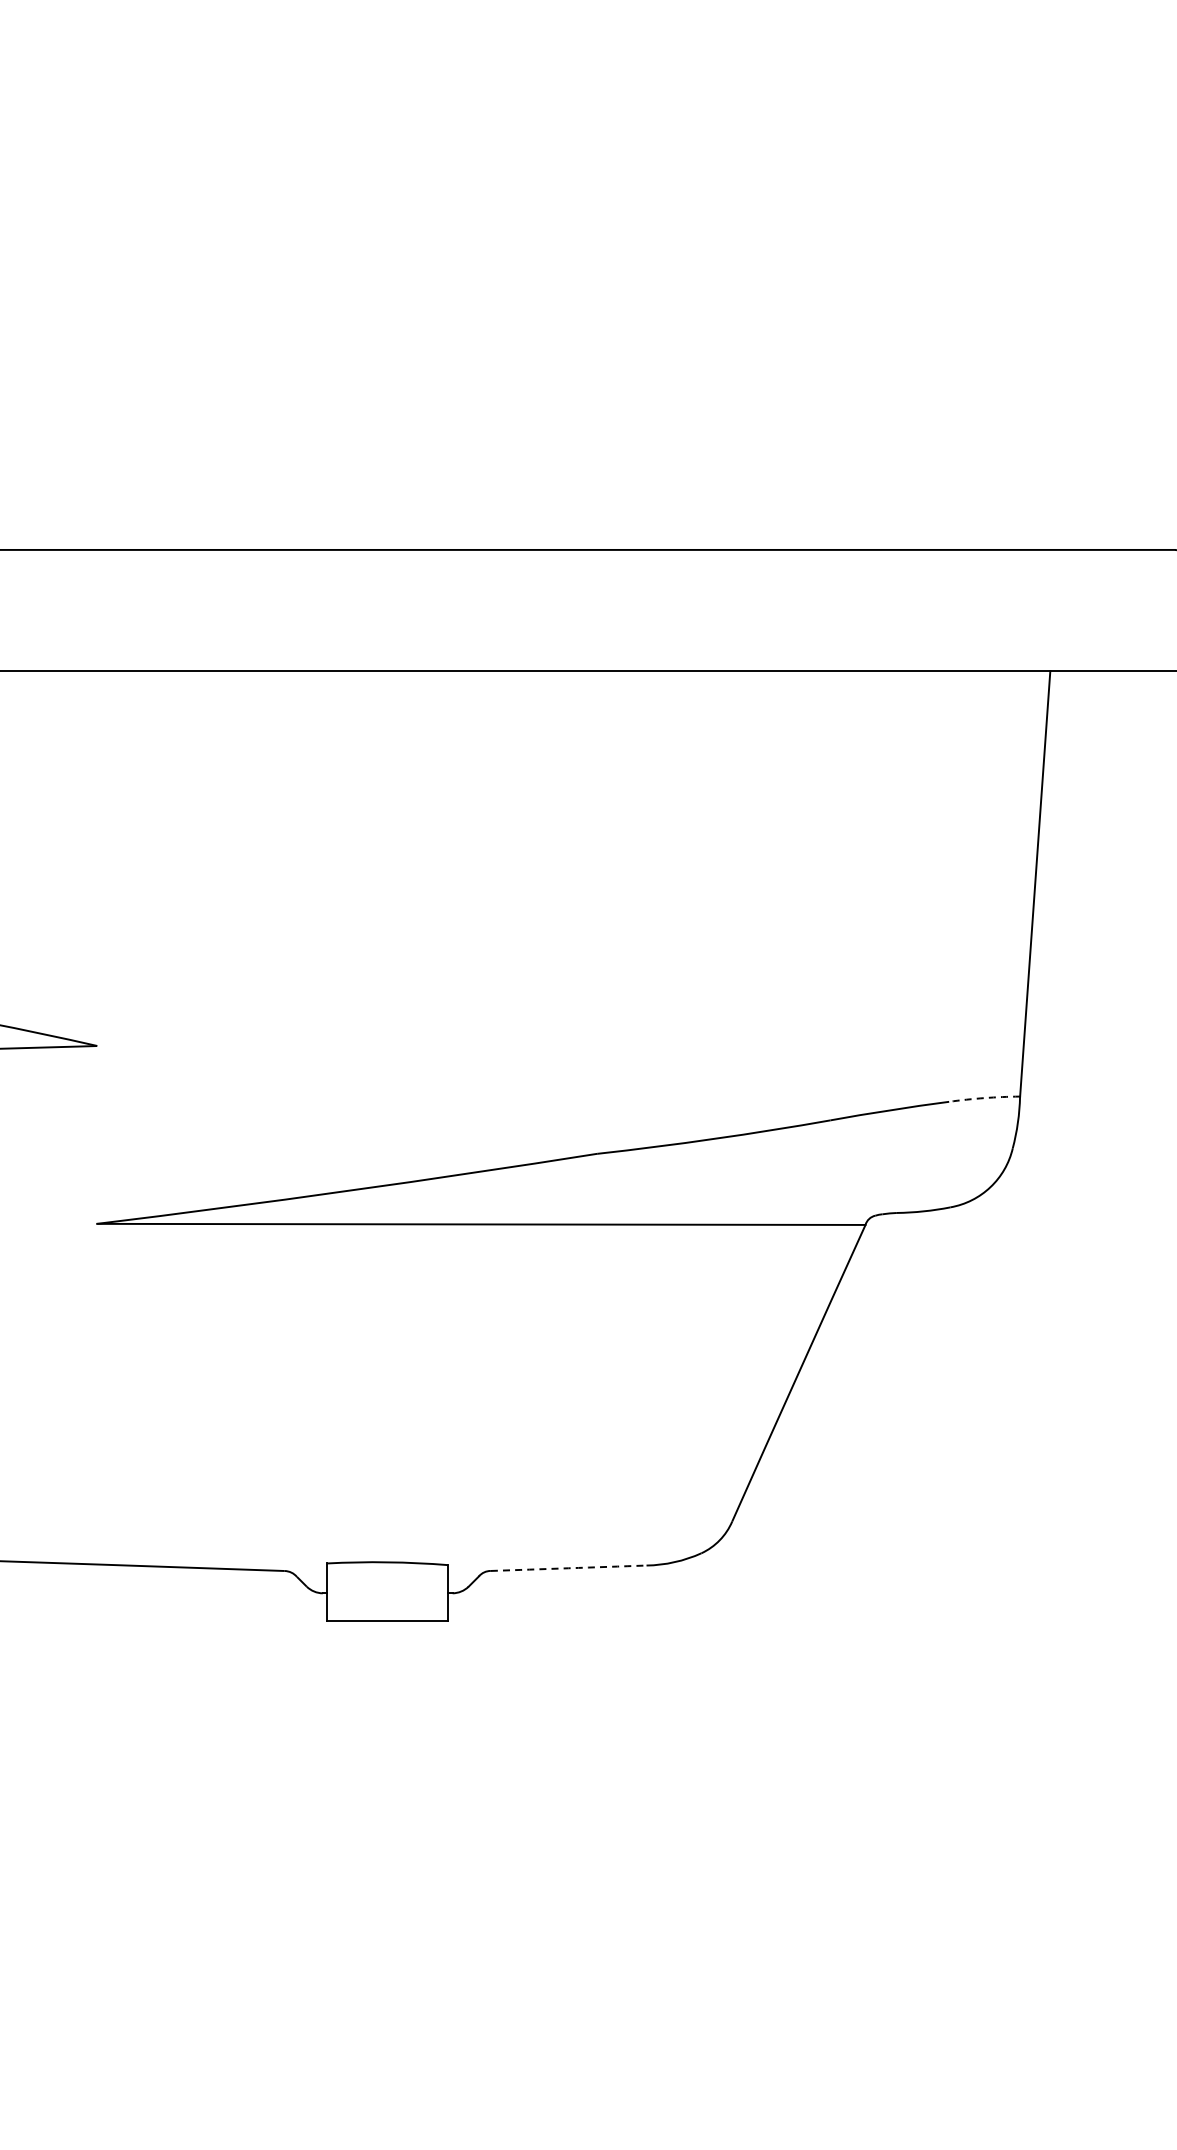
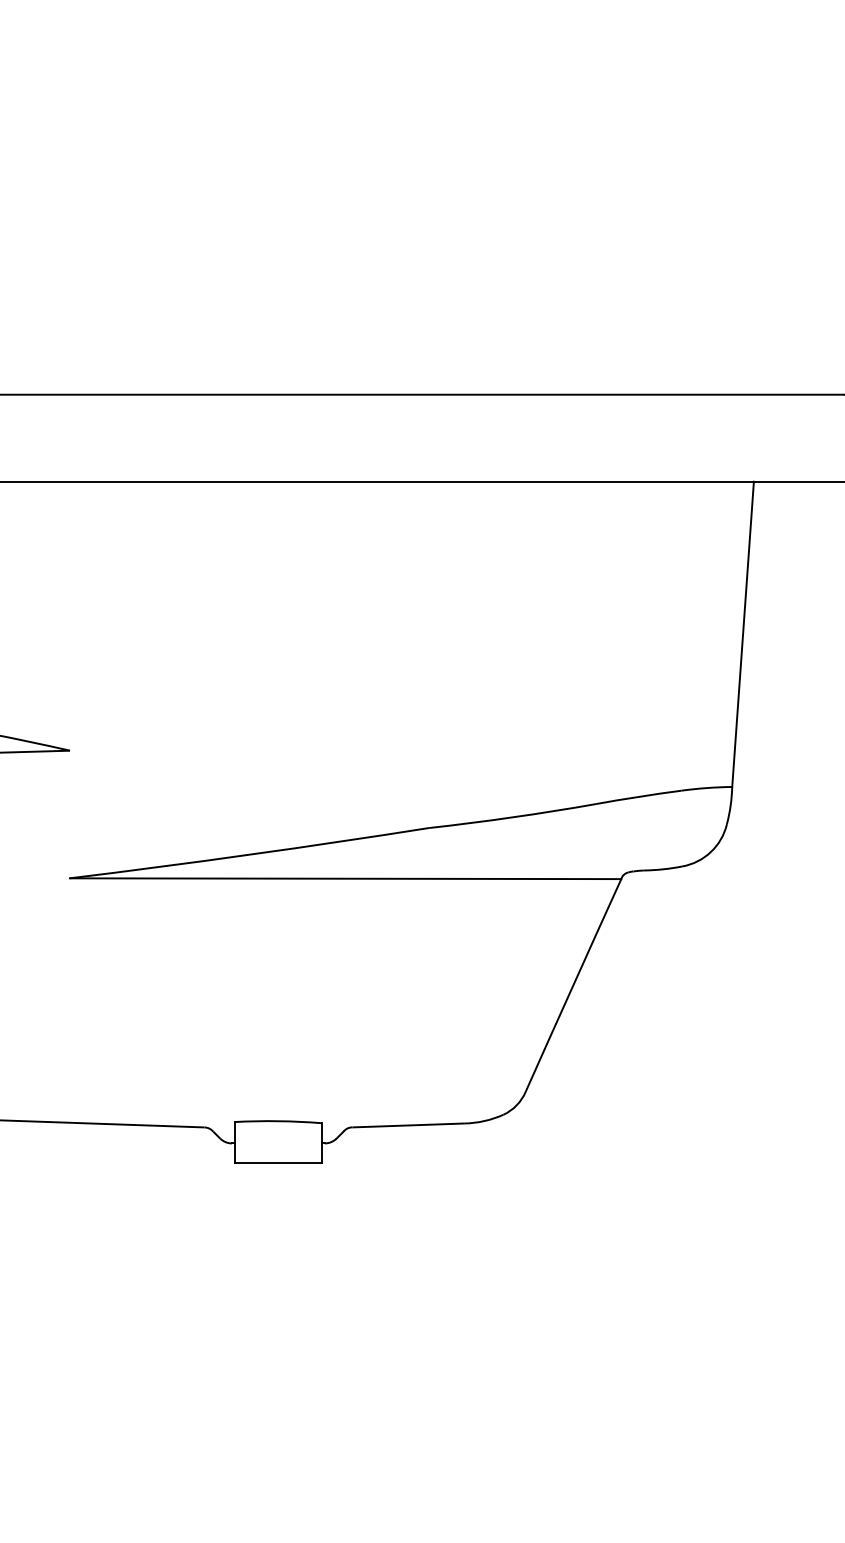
arc: (984, 1098) -> (706, 788), dashed -> solid
arc: (568, 1568) -> (408, 1125), dashed -> solid

